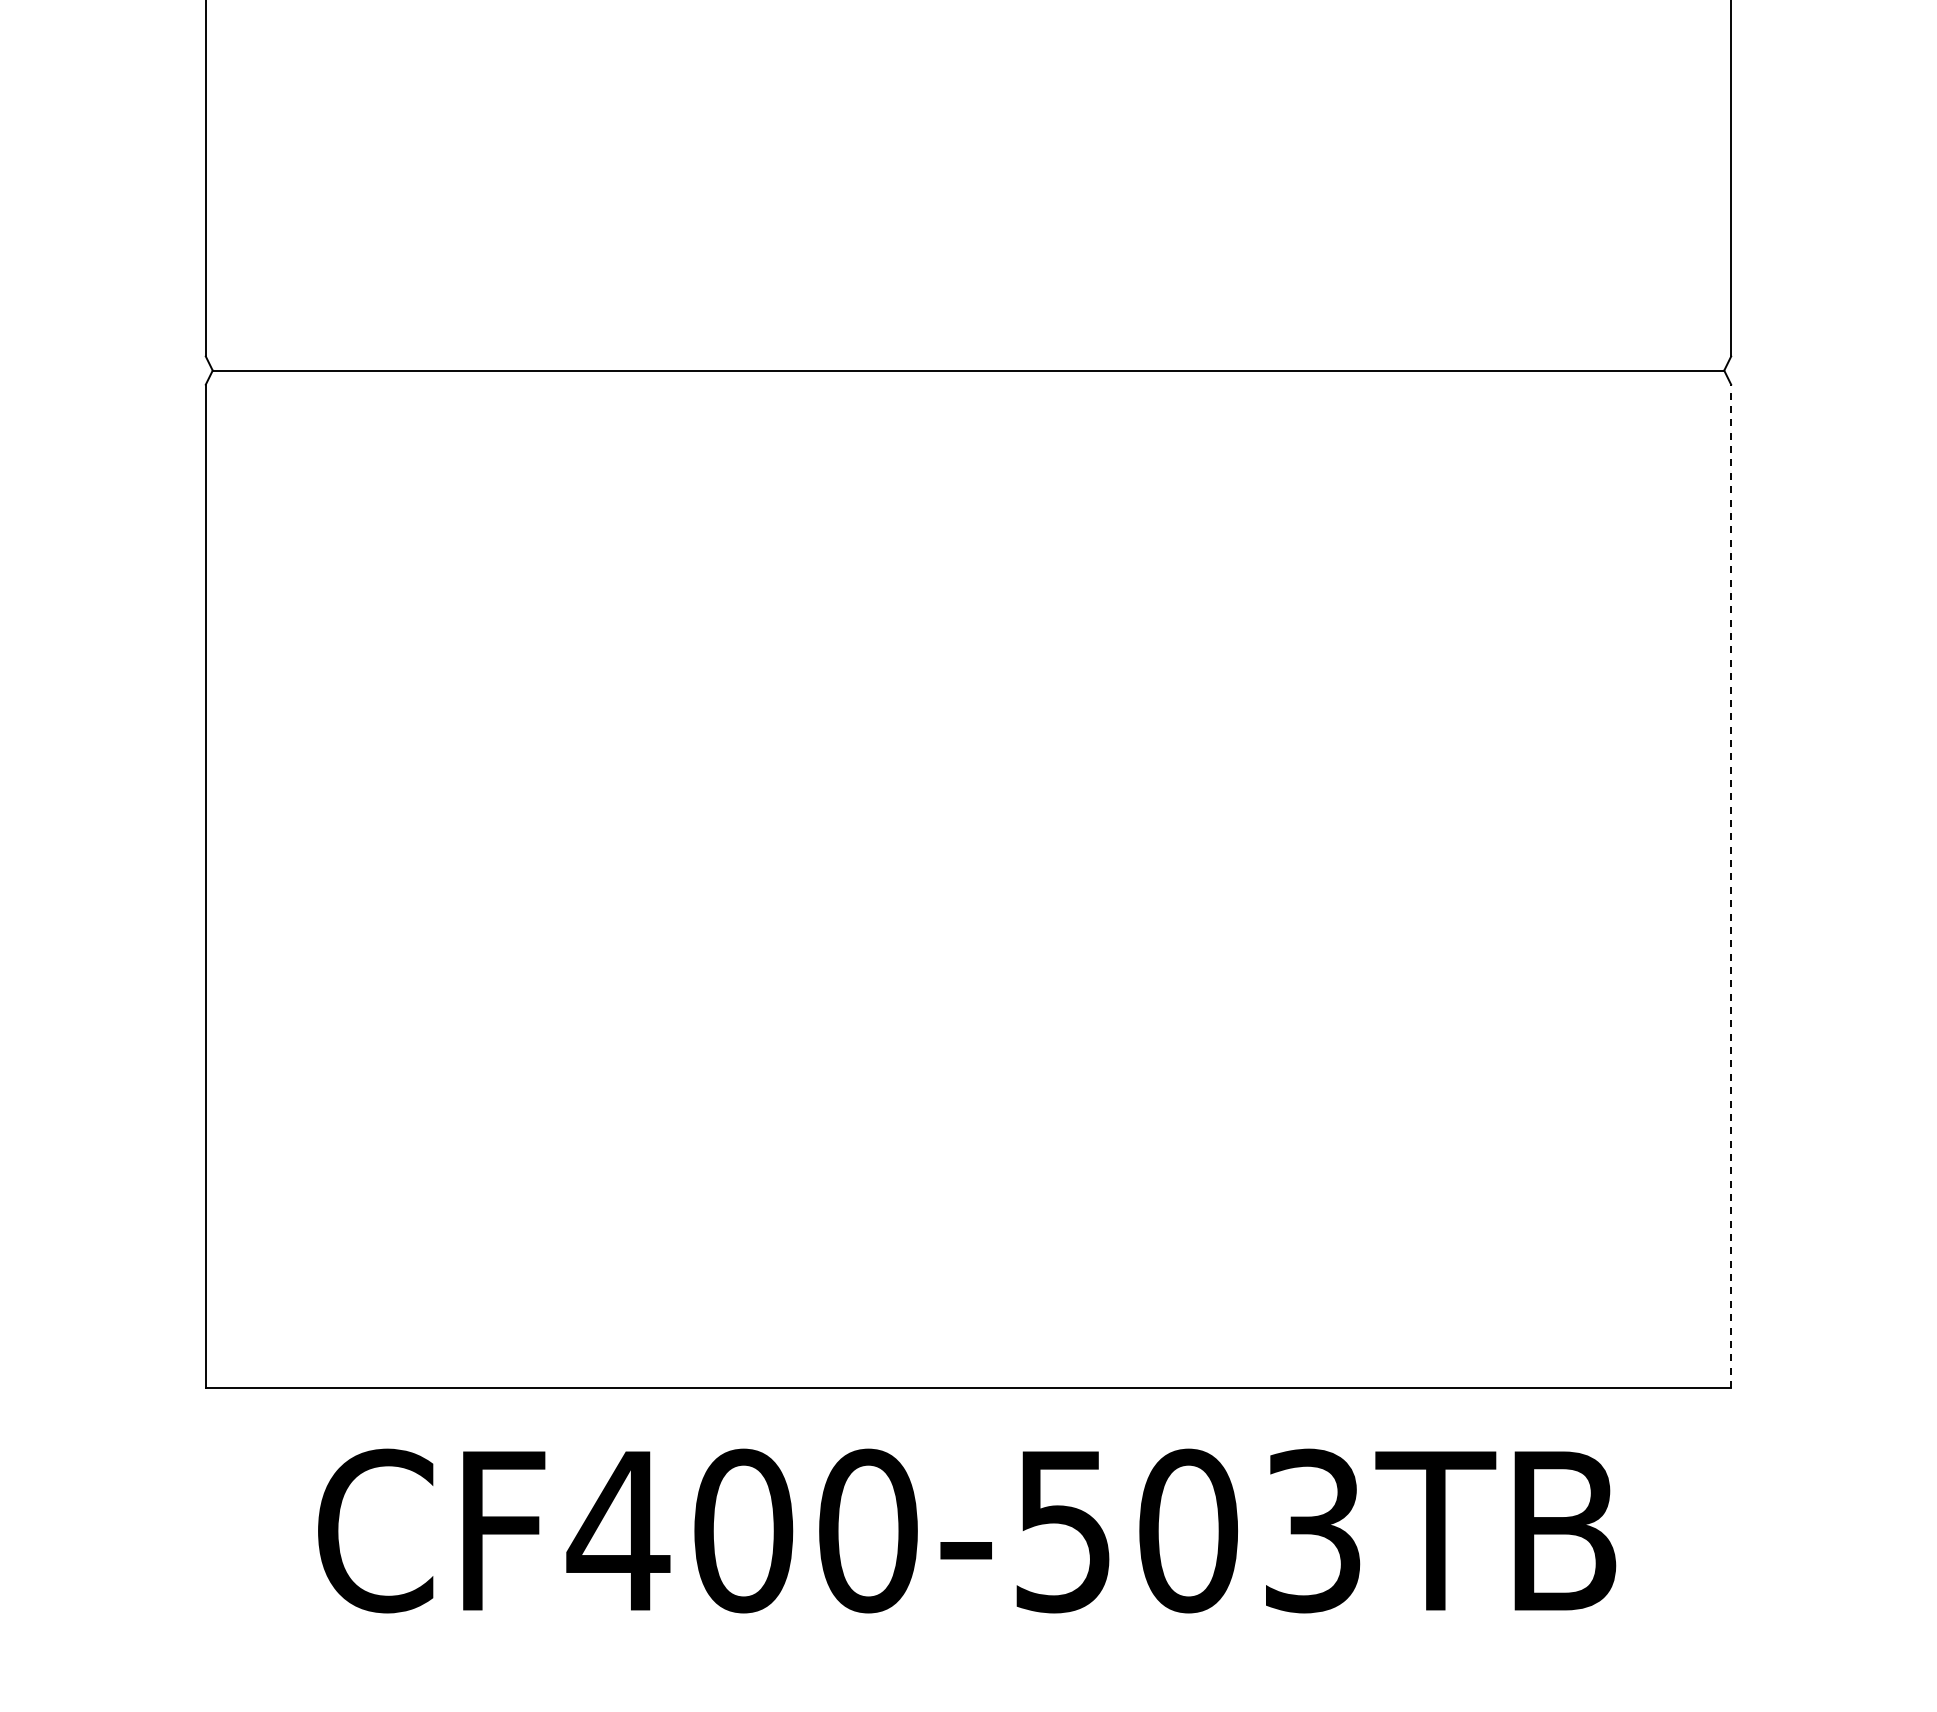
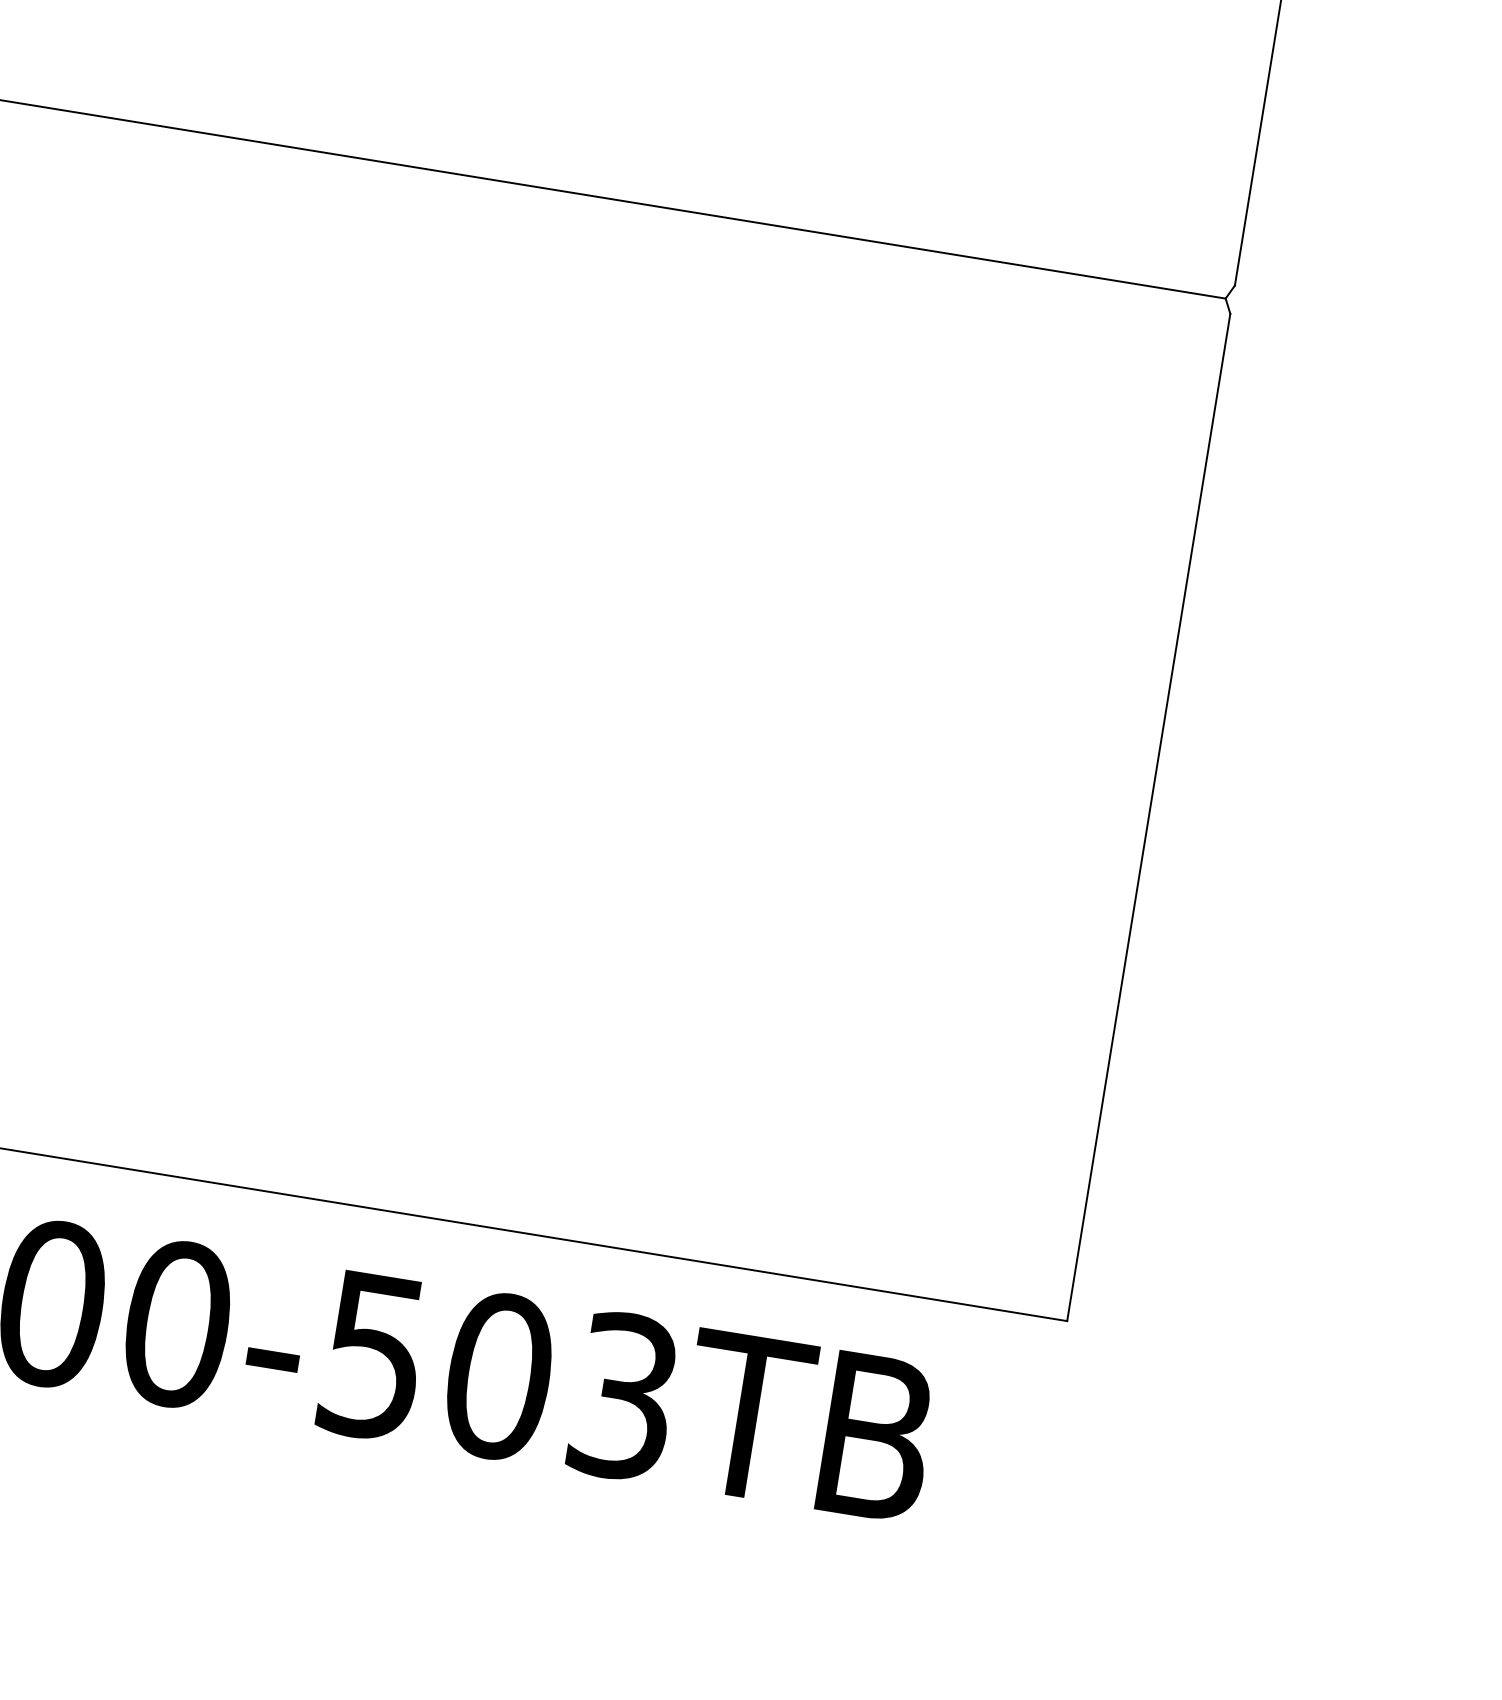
line: (1731, 886) -> (1149, 817), dashed -> solid

